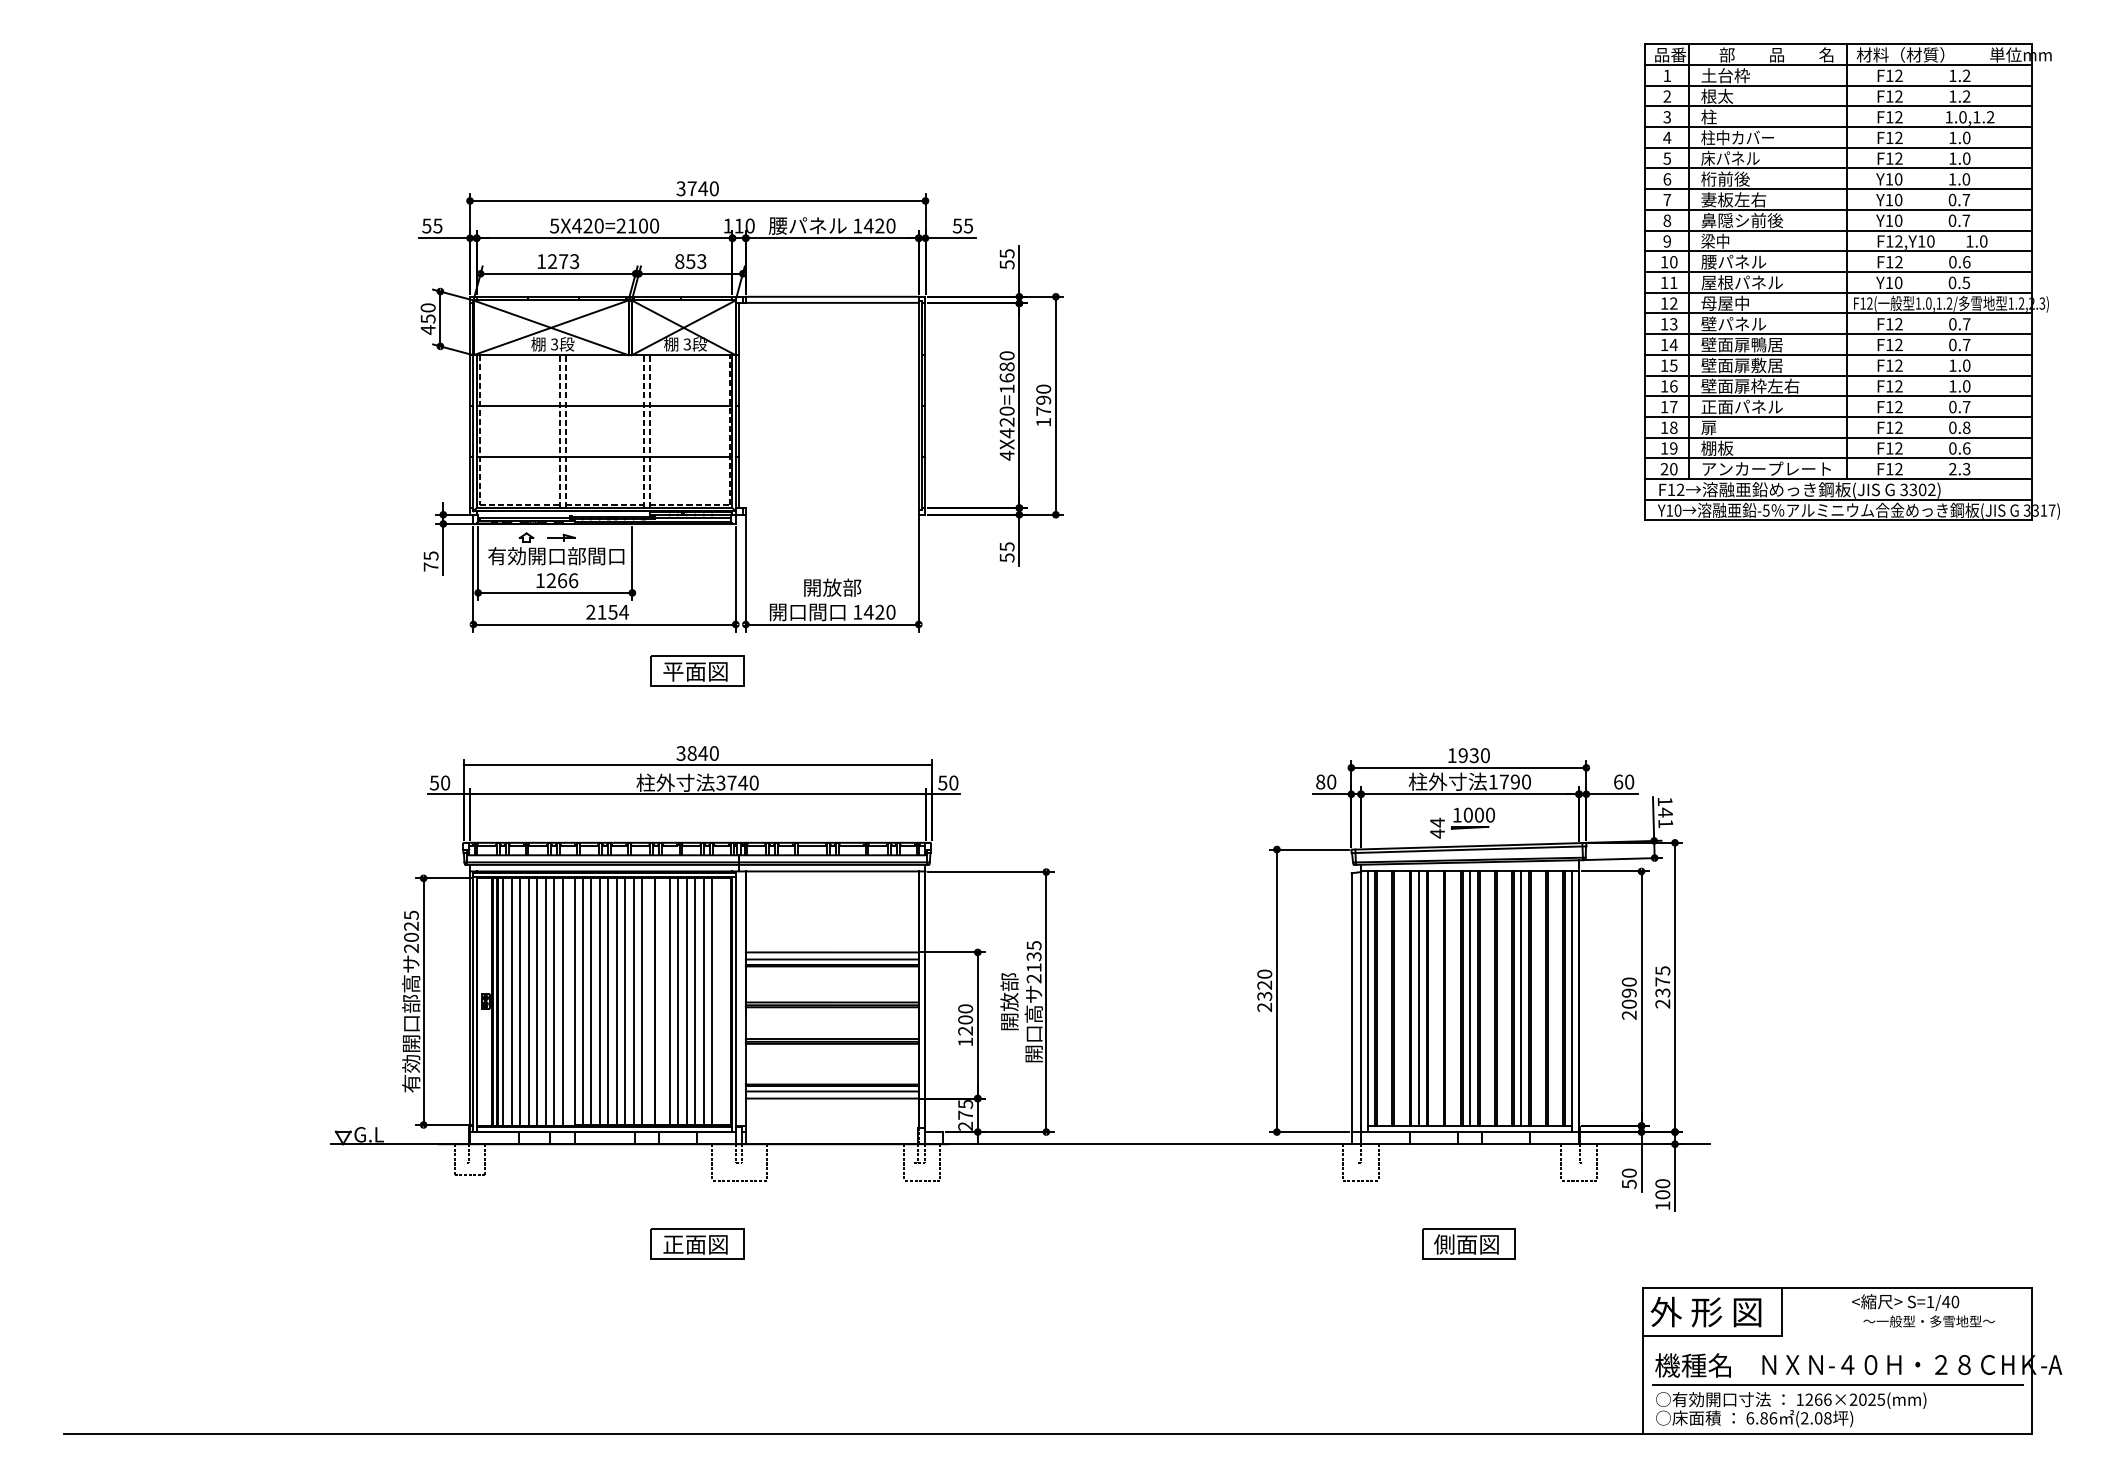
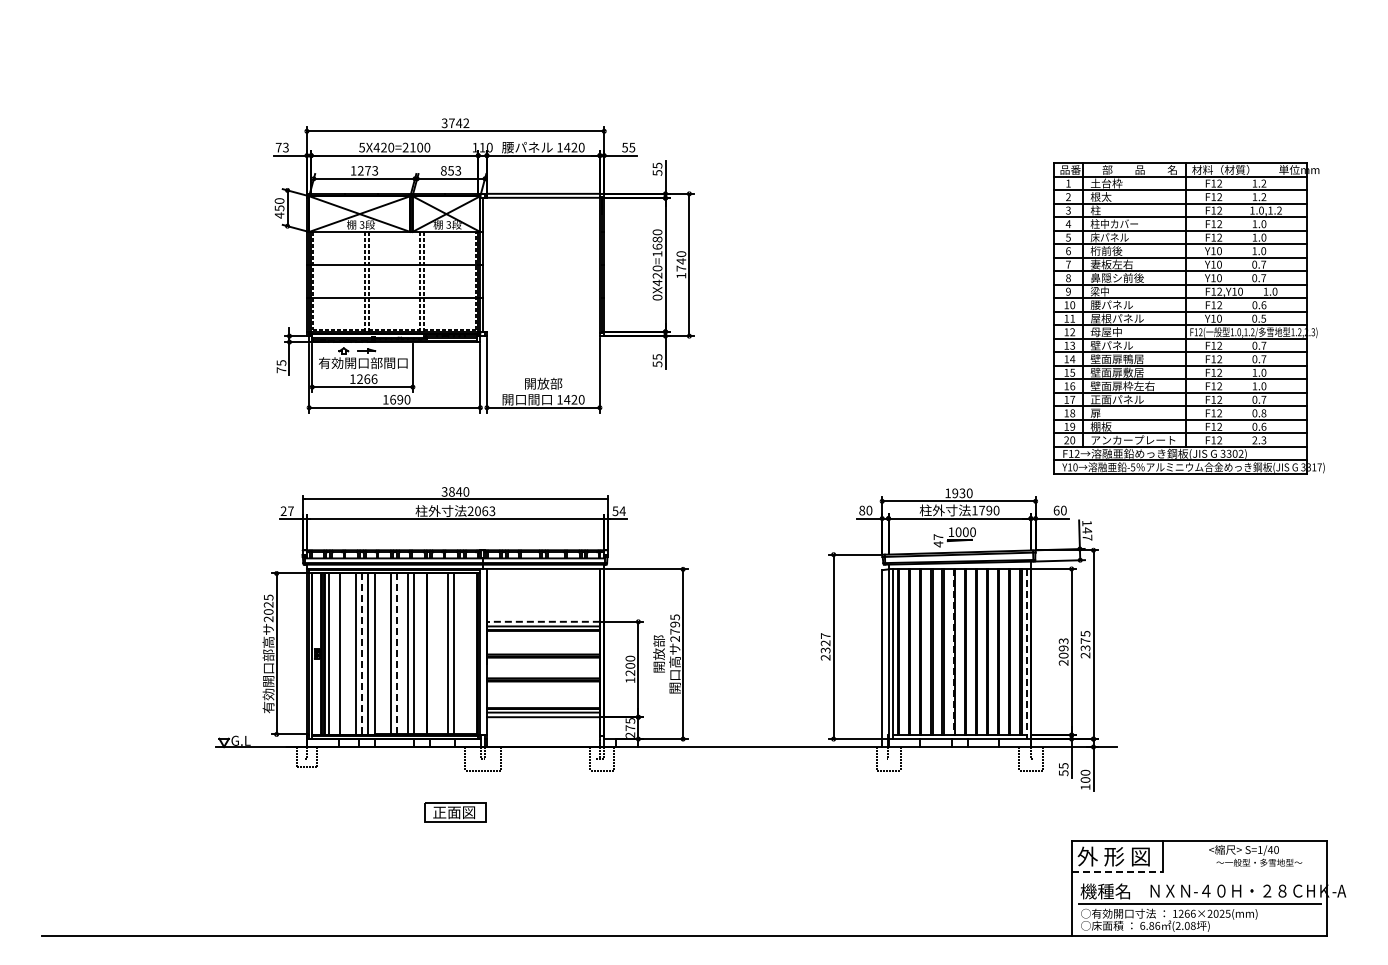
text: (714, 189) -> (466, 123), 3740 -> 3742
text: (431, 225) -> (281, 147), 55 -> 73
part: (1851, 282) -> (1188, 318), moved
text: (1043, 400) -> (681, 261), 1790 -> 1740
text: (1007, 455) -> (657, 297), 4X420=1680 -> 0X420=1680
text: (607, 611) -> (396, 399), 2154 -> 1690
part: (697, 671) -> (455, 438), removed
text: (438, 783) -> (286, 511), 50 -> 27
text: (737, 783) -> (481, 511), 3740 -> 2063
text: (953, 783) -> (622, 511), 50 -> 54
text: (1437, 823) -> (938, 537), 44 -> 47
text: (1665, 823) -> (1087, 537), 141 -> 147
line: (830, 951) -> (542, 621), solid -> dashed
text: (1033, 961) -> (674, 627), 2135 -> 2795
text: (1264, 973) -> (825, 635), 2320 -> 2327
text: (1629, 982) -> (1063, 641), 2090 -> 2093
line: (1419, 997) -> (926, 651), removed
line: (1469, 997) -> (959, 651), removed
line: (1521, 997) -> (993, 651), removed
line: (1460, 999) -> (953, 652), solid -> dashed
line: (582, 1000) -> (380, 653), removed
line: (590, 1000) -> (385, 653), removed
line: (608, 1000) -> (397, 653), solid -> dashed
line: (616, 1000) -> (402, 653), removed
line: (642, 1000) -> (419, 653), removed
line: (670, 1000) -> (437, 653), removed
line: (677, 1000) -> (442, 653), removed
line: (703, 1000) -> (459, 653), removed
line: (712, 1000) -> (465, 653), removed
line: (512, 1002) -> (334, 654), removed
line: (529, 1002) -> (345, 654), removed
line: (536, 1002) -> (350, 654), removed
line: (553, 1002) -> (361, 654), solid -> dashed
line: (1572, 1002) -> (1026, 654), solid -> dashed
text: (1629, 1172) -> (1063, 765), 50 -> 55
part: (1468, 1244) -> (958, 812), removed
line: (1713, 1336) -> (1118, 872), solid -> dashed

